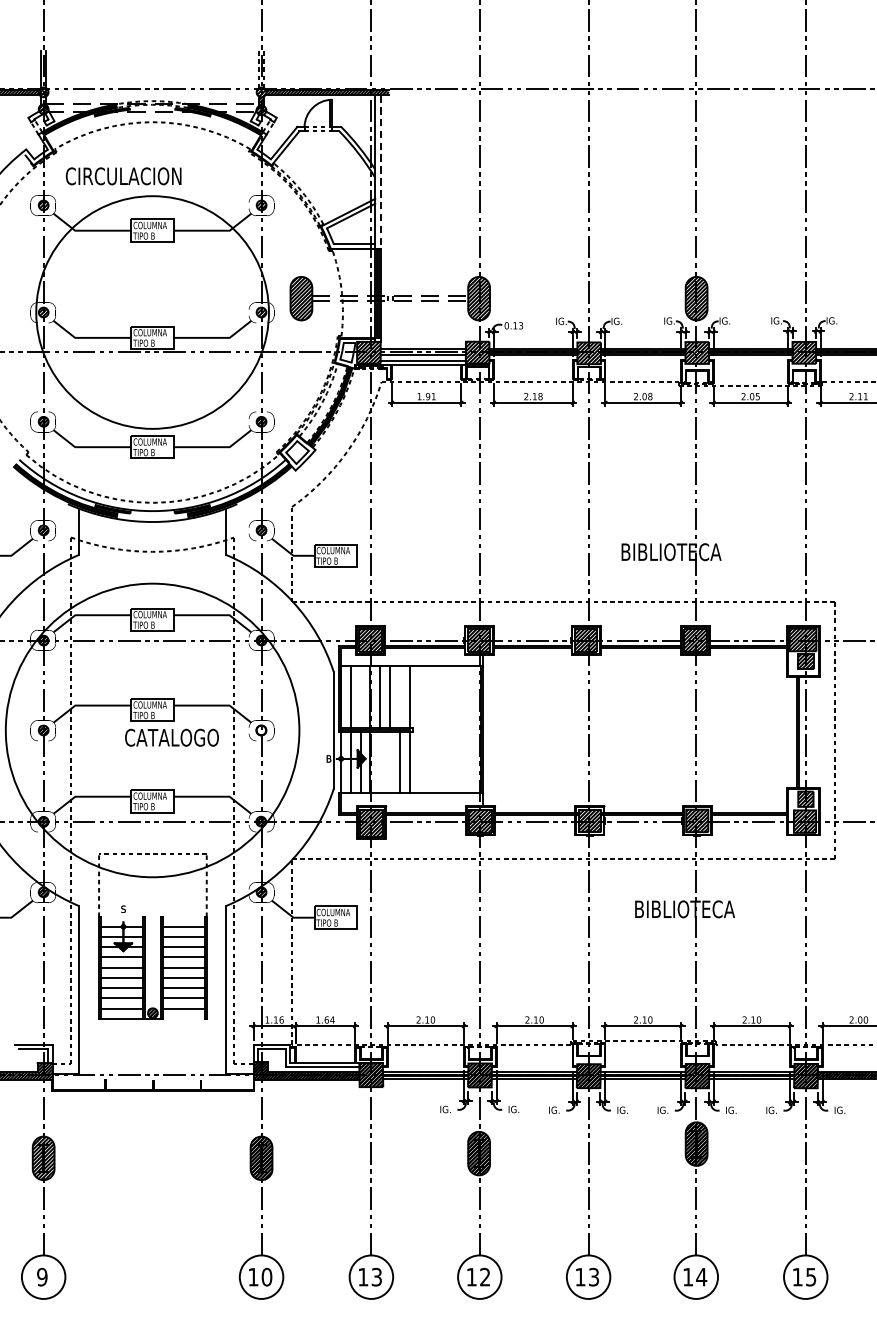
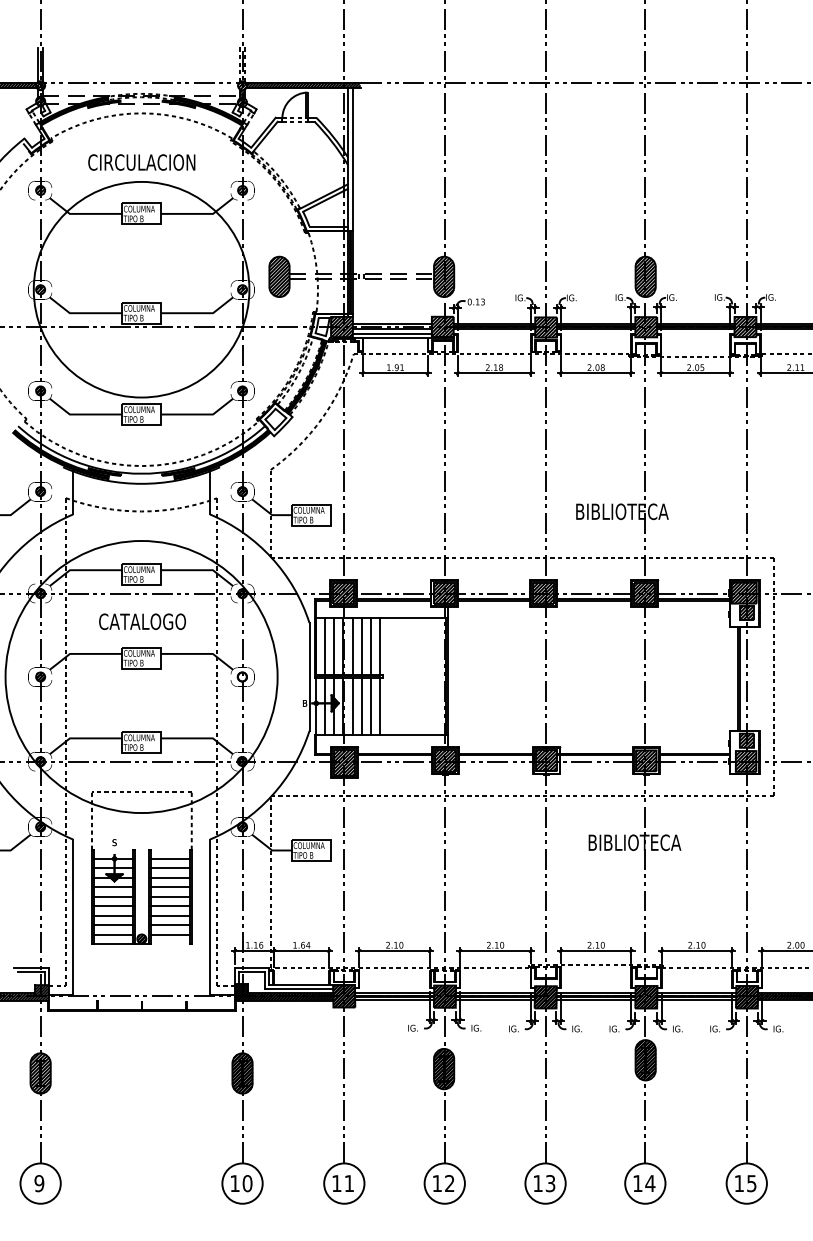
line: (380, 171) -> (352, 159), dashed -> solid
text: (123, 176) -> (141, 162), moved
line: (360, 696) -> (334, 645), added
line: (399, 696) -> (370, 645), added
text: (171, 737) -> (142, 621), moved
line: (380, 761) -> (352, 705), added
line: (389, 761) -> (361, 705), added
text: (375, 1277) -> (348, 1183), 13 -> 11

